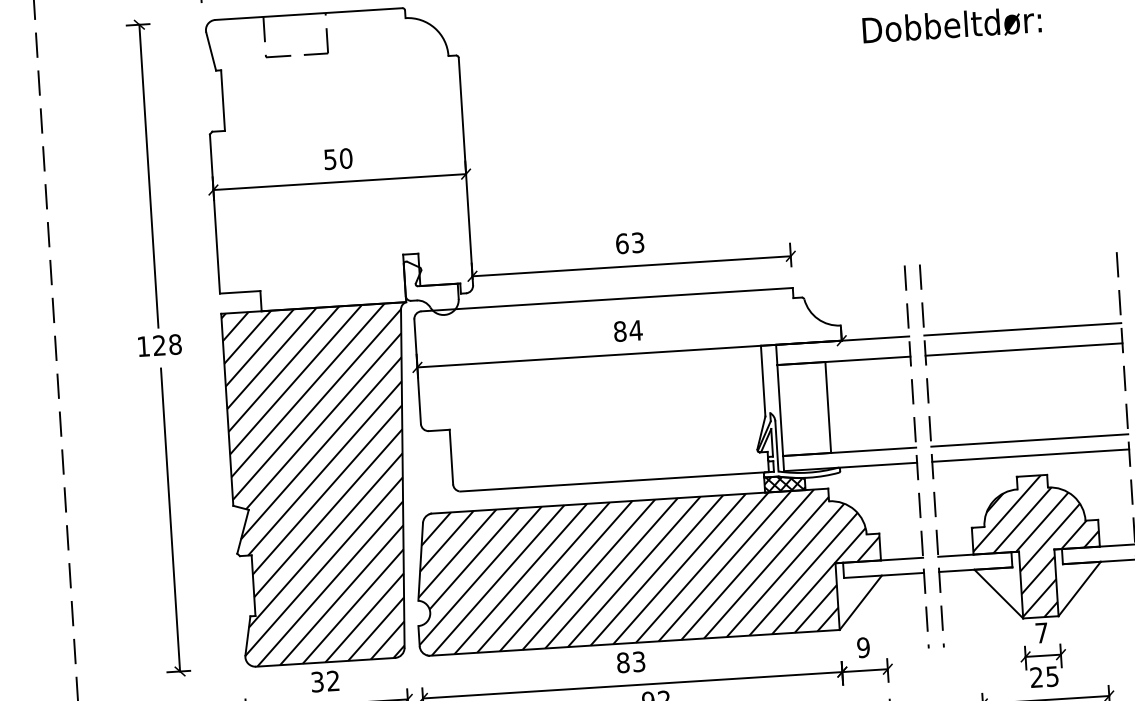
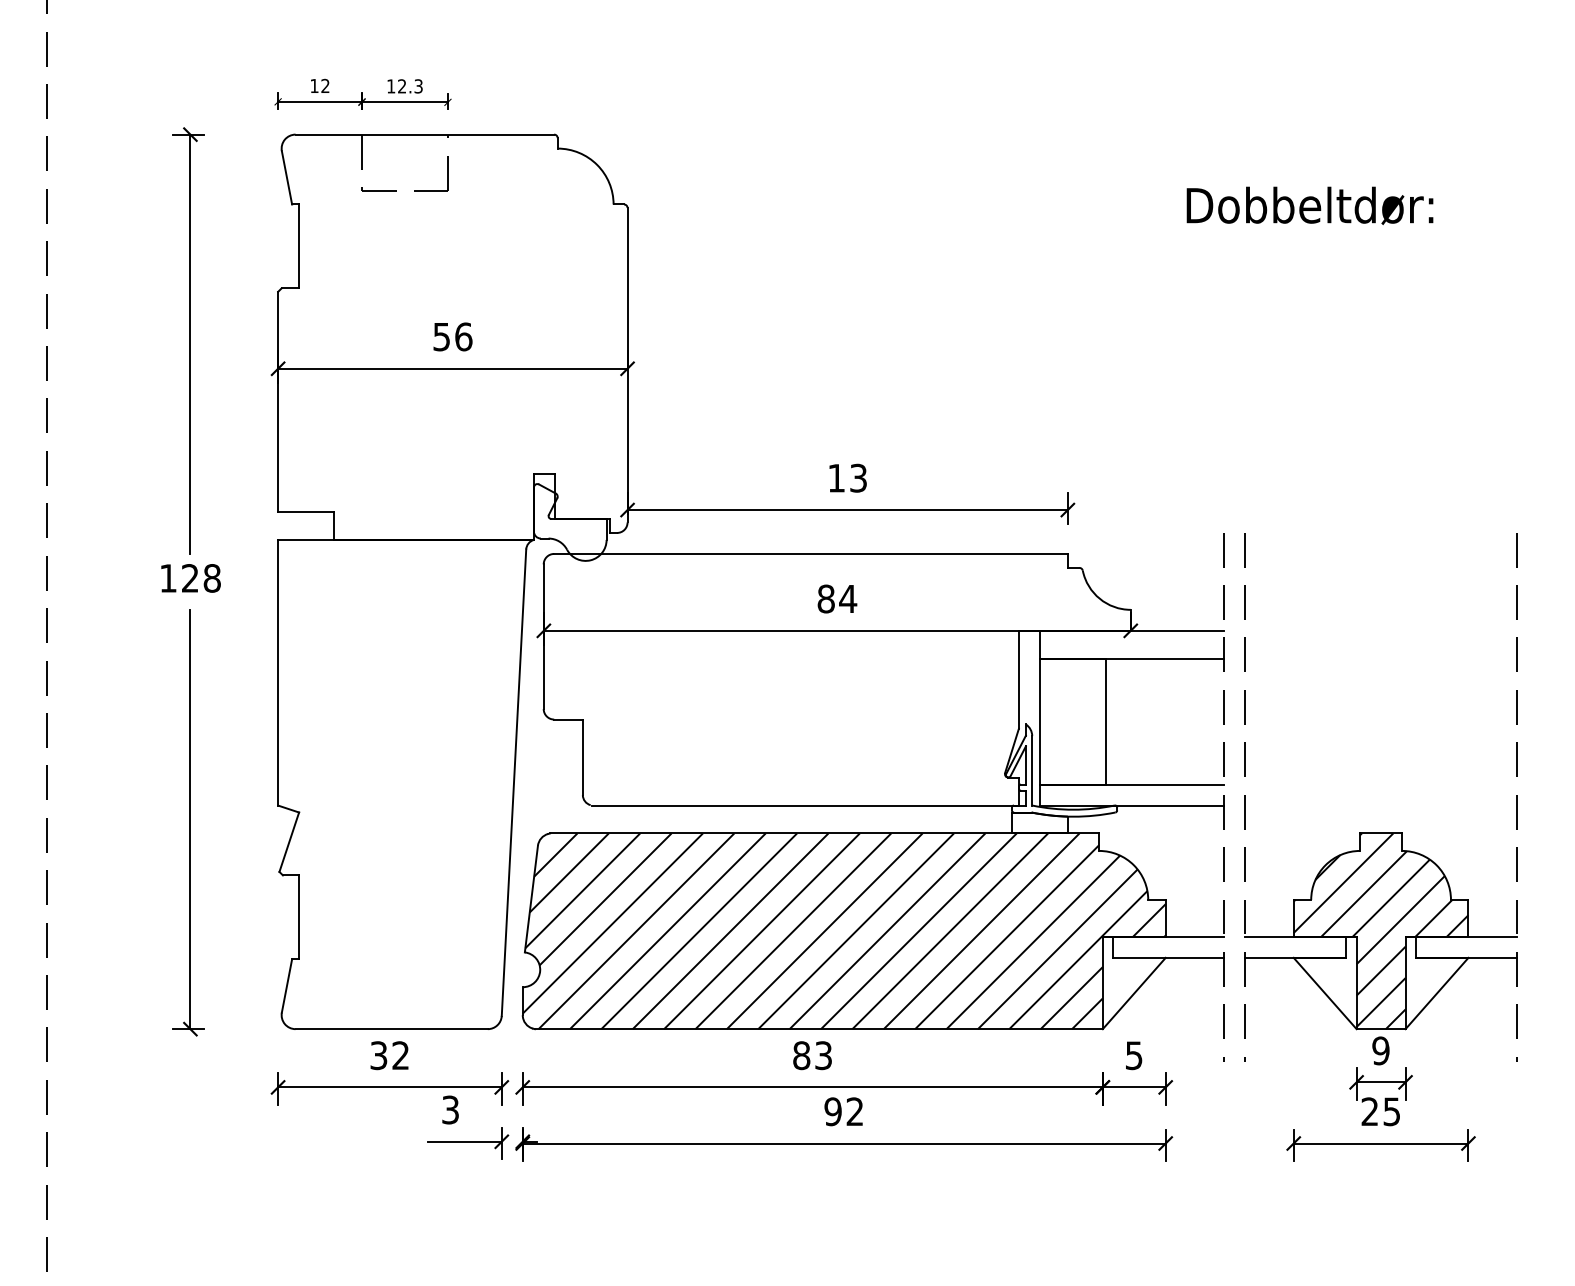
text: (345, 158) -> (463, 336), 50 -> 56
text: (622, 243) -> (836, 477), 63 -> 13
line: (1022, 329) -> (1380, 630), removed
line: (1023, 349) -> (1380, 658), removed
line: (1029, 440) -> (1380, 784), removed
line: (1030, 455) -> (1380, 805), removed
hatch: (784, 483) -> (1039, 822), removed
hatch: (322, 484) -> (402, 784), removed
text: (1041, 632) -> (1380, 1050), 7 -> 9
text: (863, 647) -> (1133, 1055), 9 -> 5

